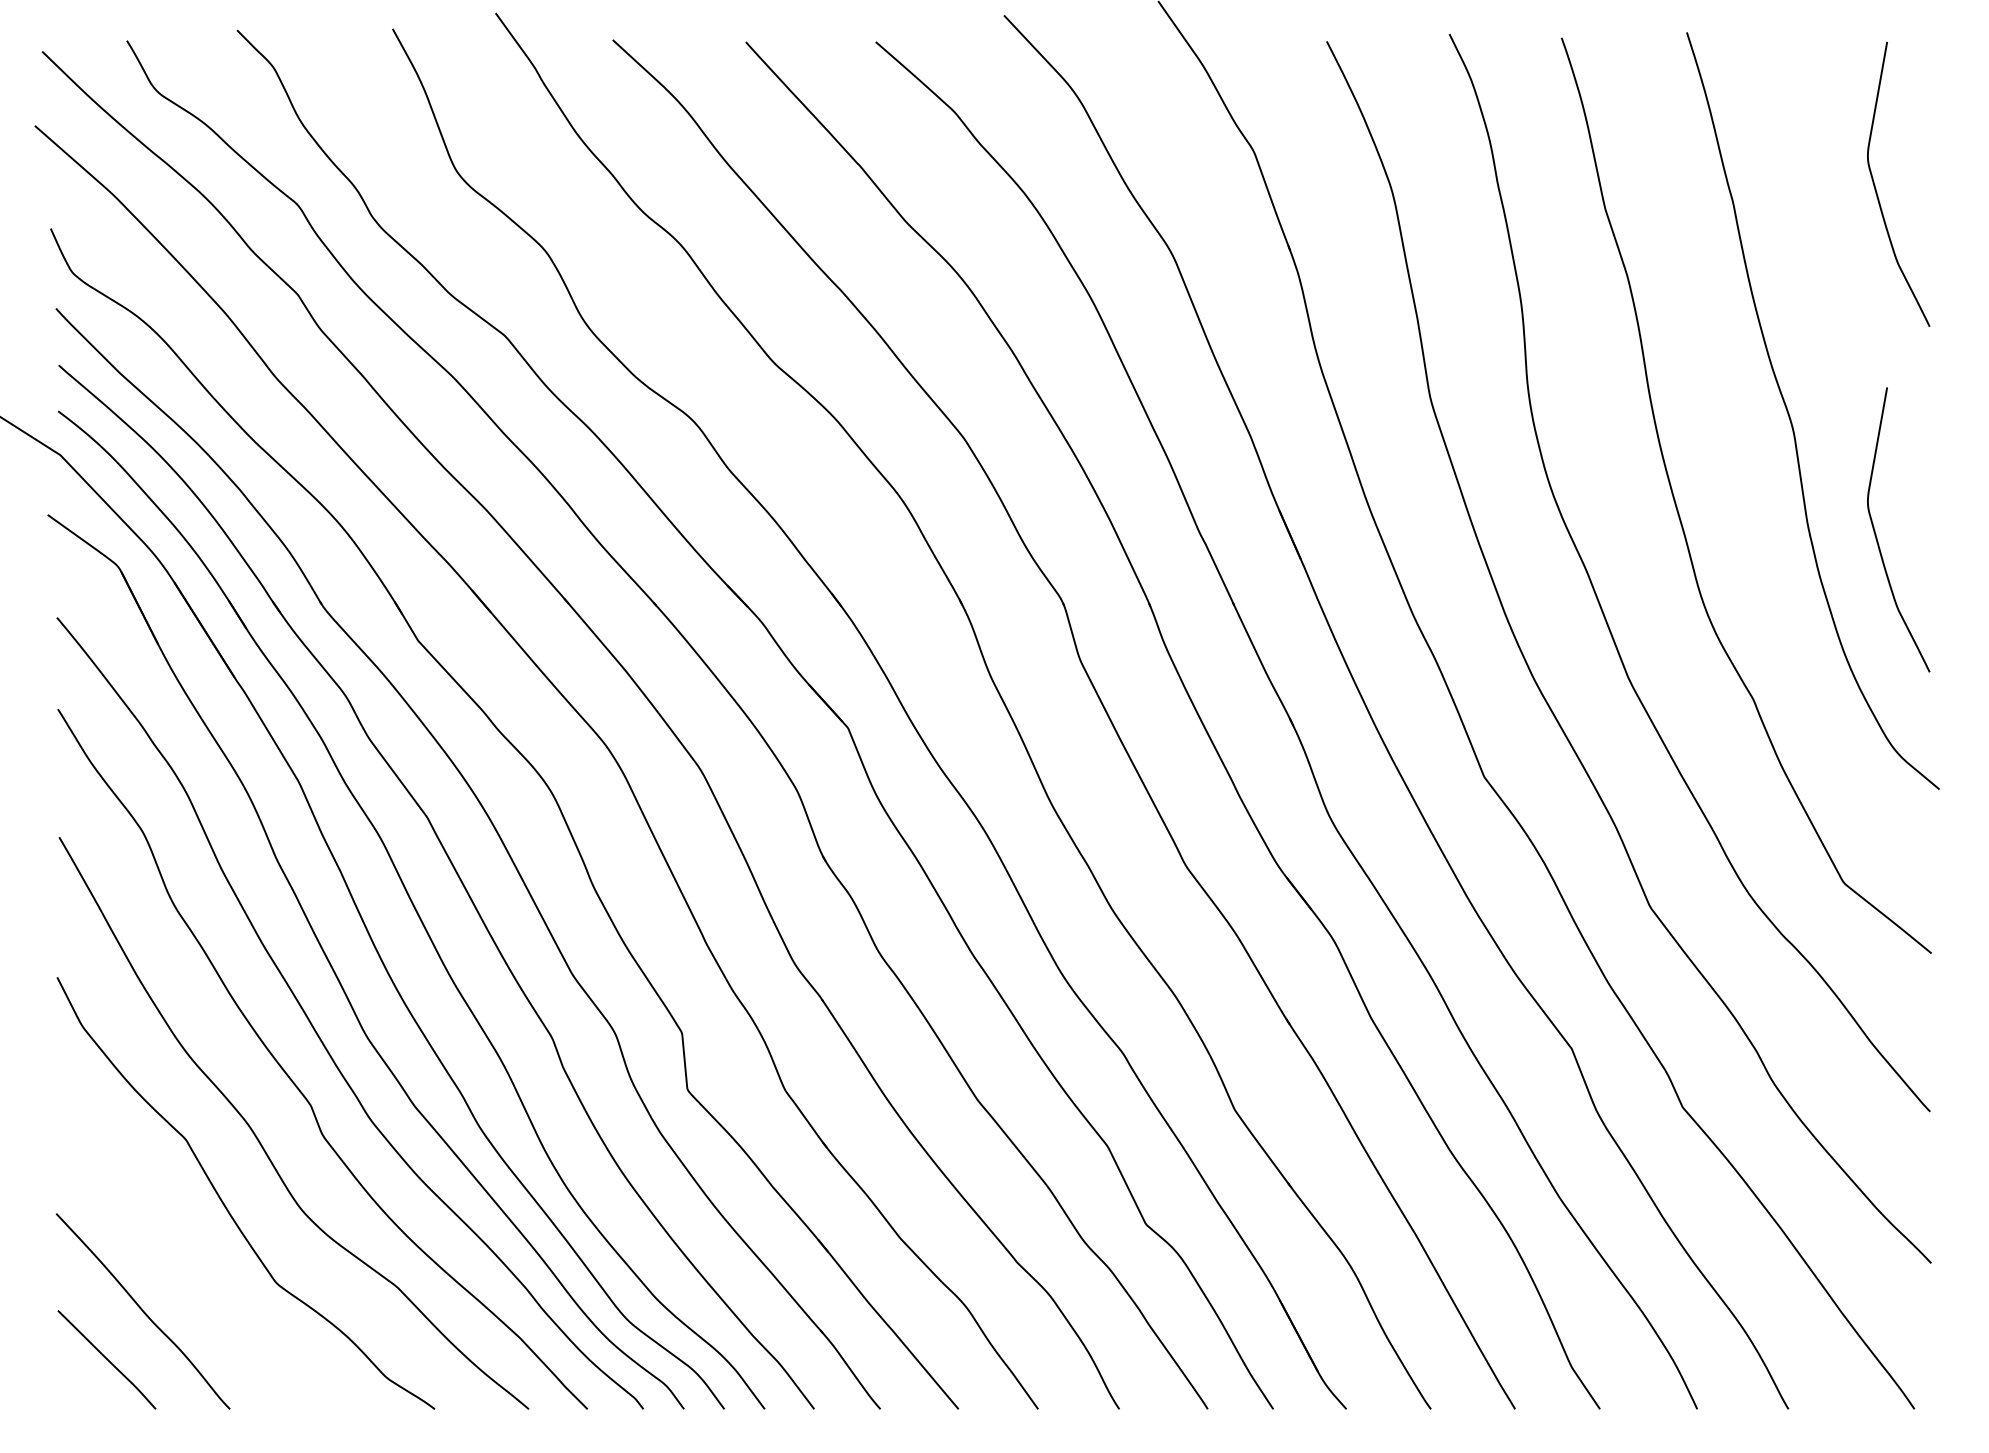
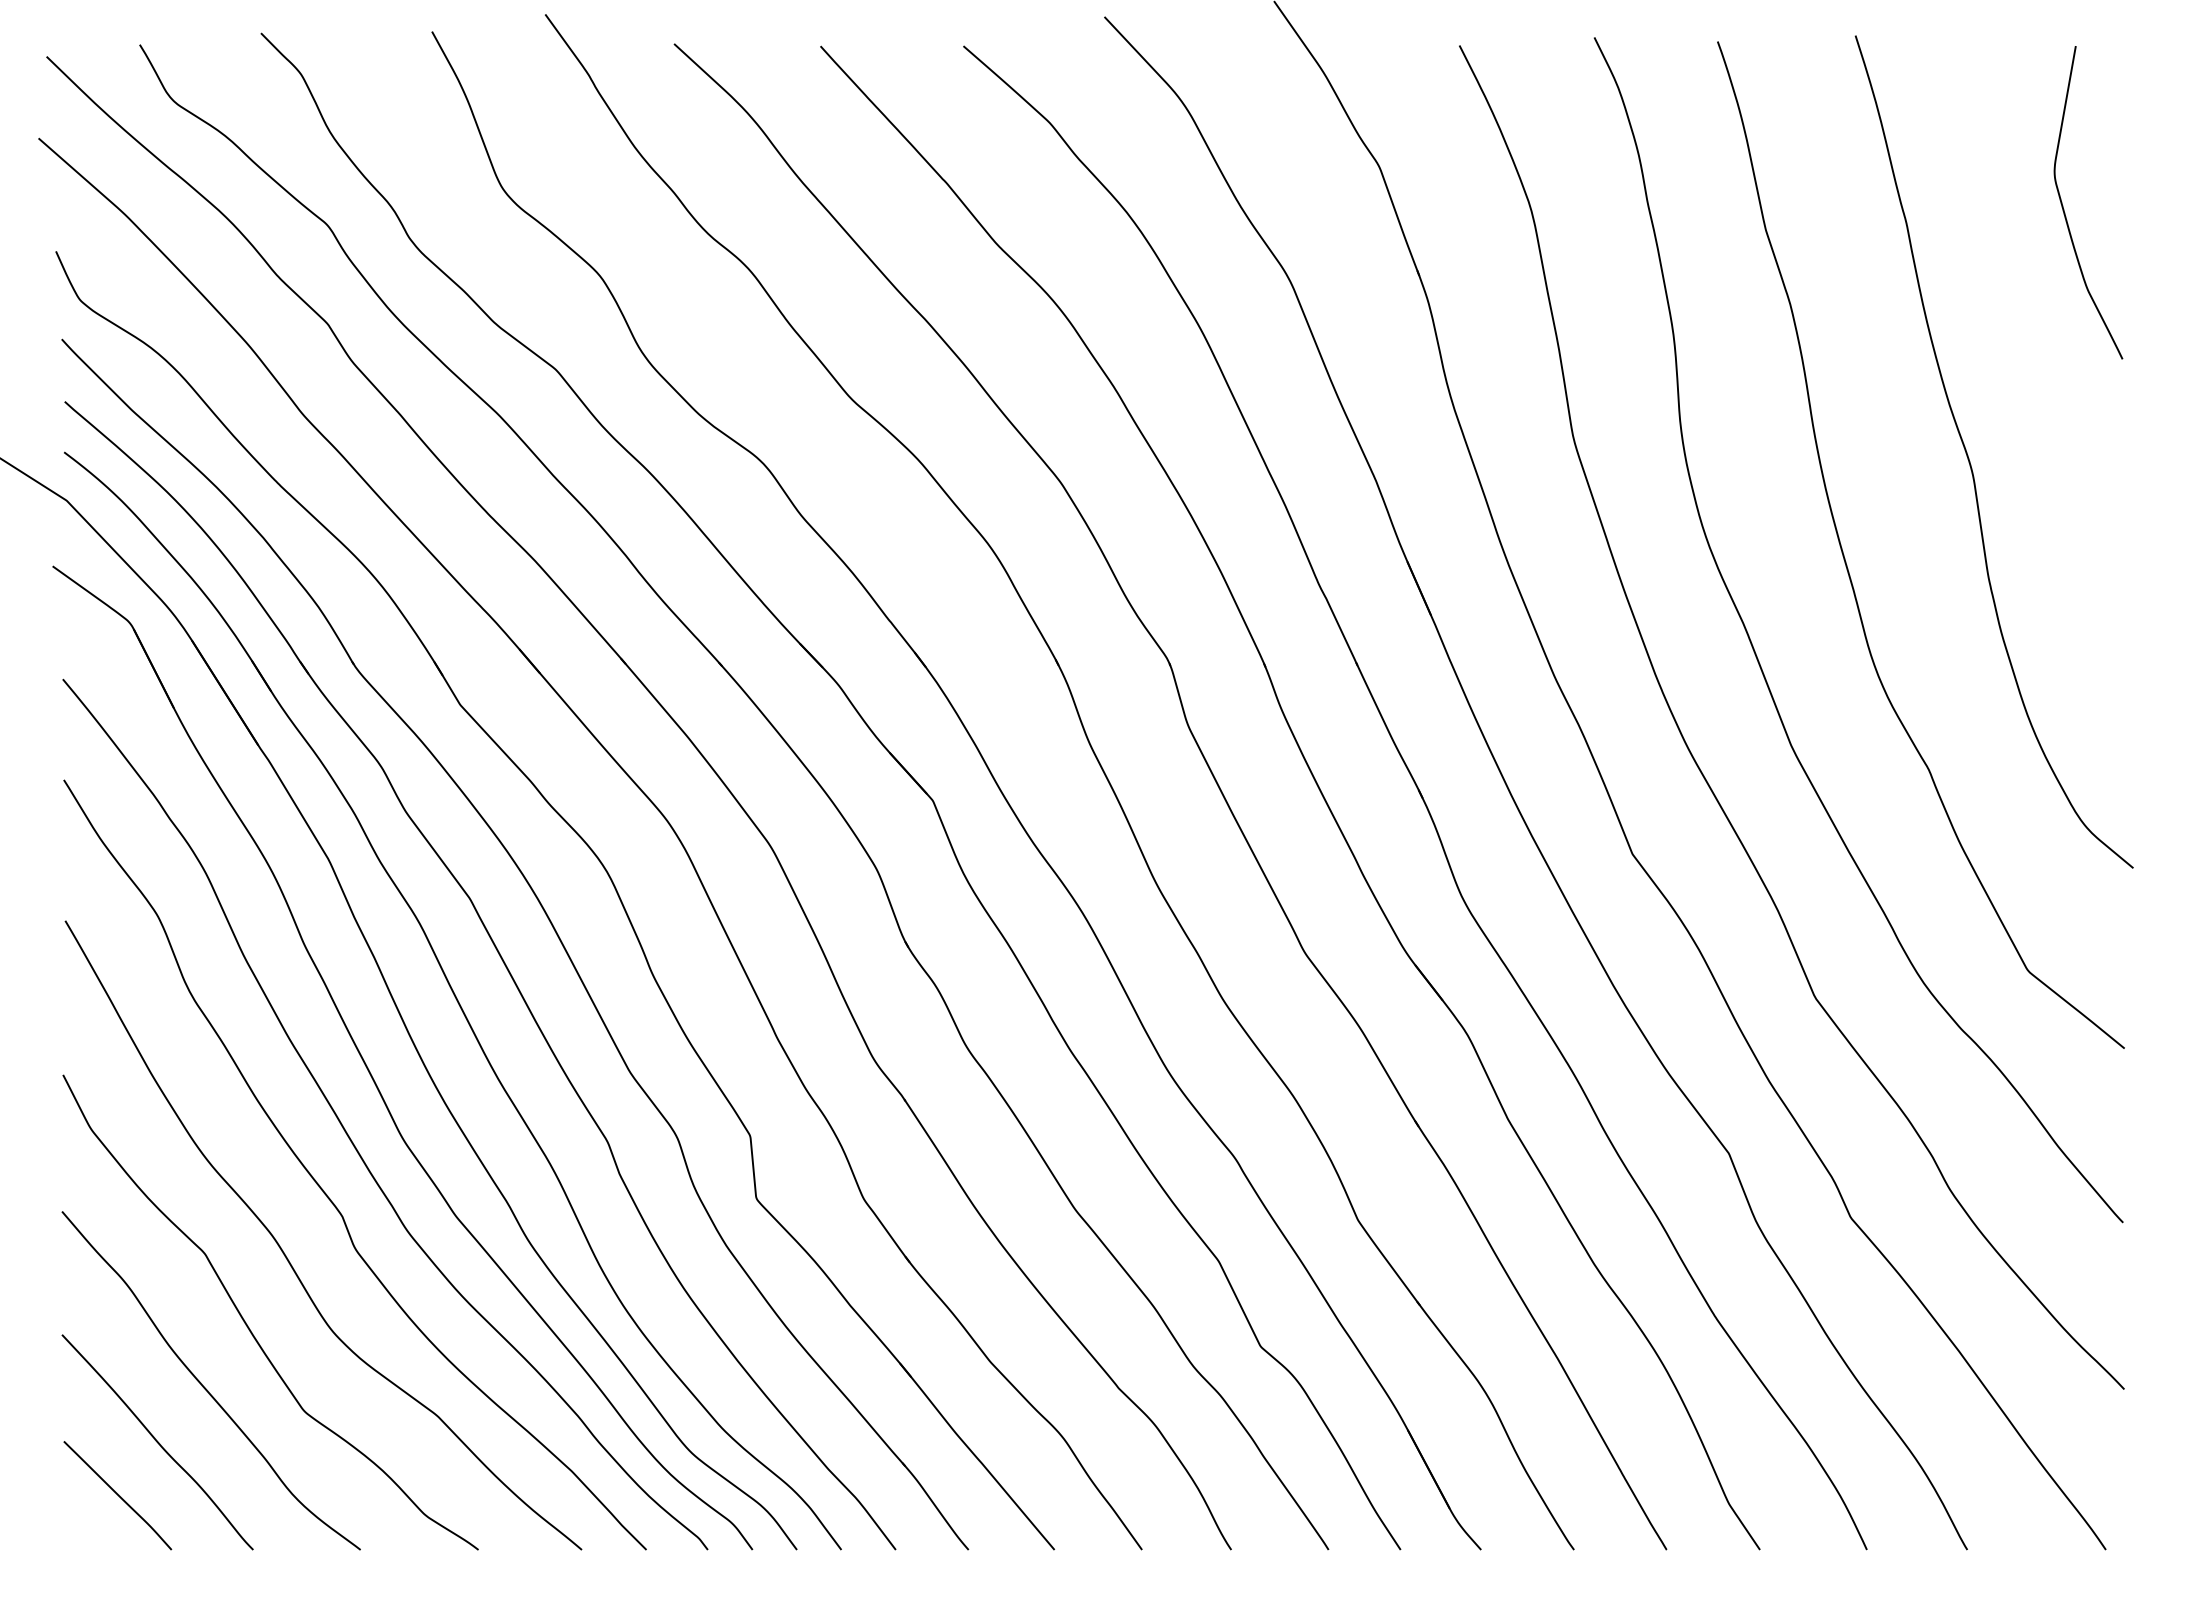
curve: (1876, 536) -> (2064, 589), removed
curve: (185, 1260) -> (204, 1386), added

